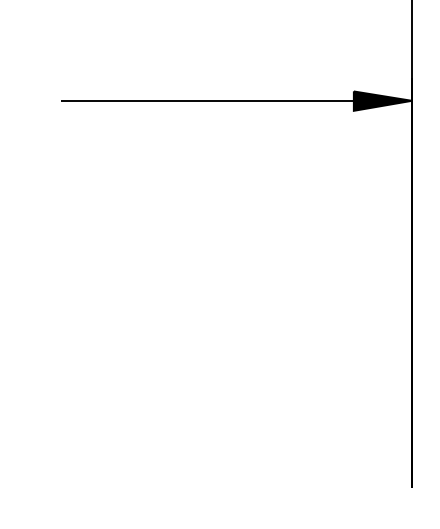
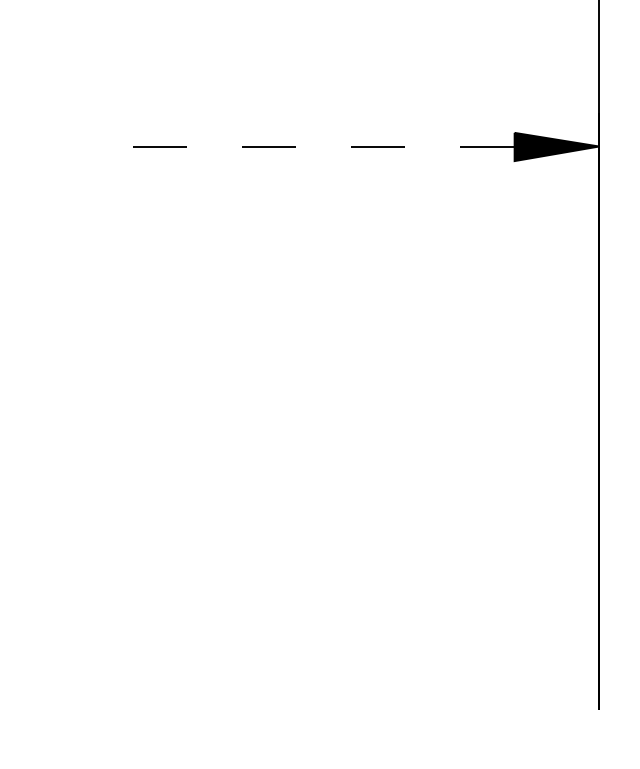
line: (206, 100) -> (300, 146), solid -> dashed

